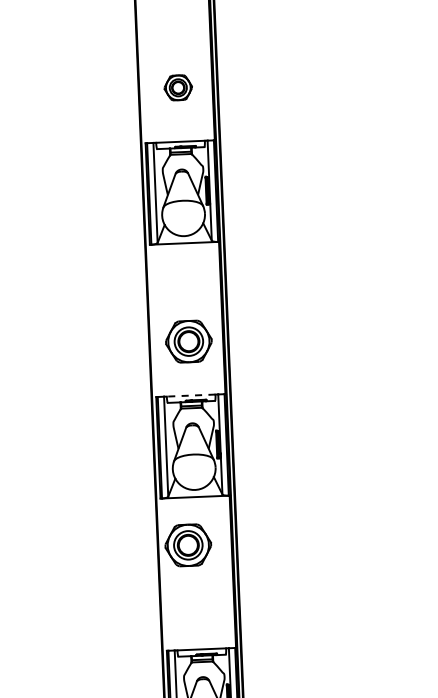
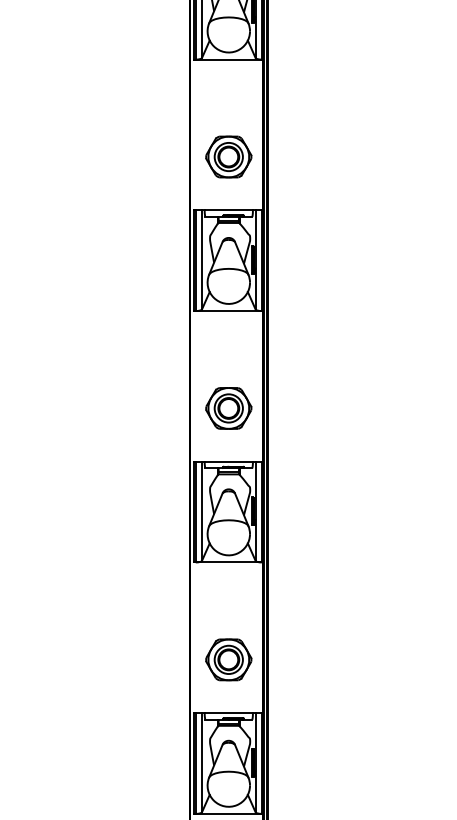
part: (177, 87) -> (228, 156), size x1.67
line: (190, 395) -> (228, 461), dashed -> solid
part: (188, 544) -> (228, 659), moved

